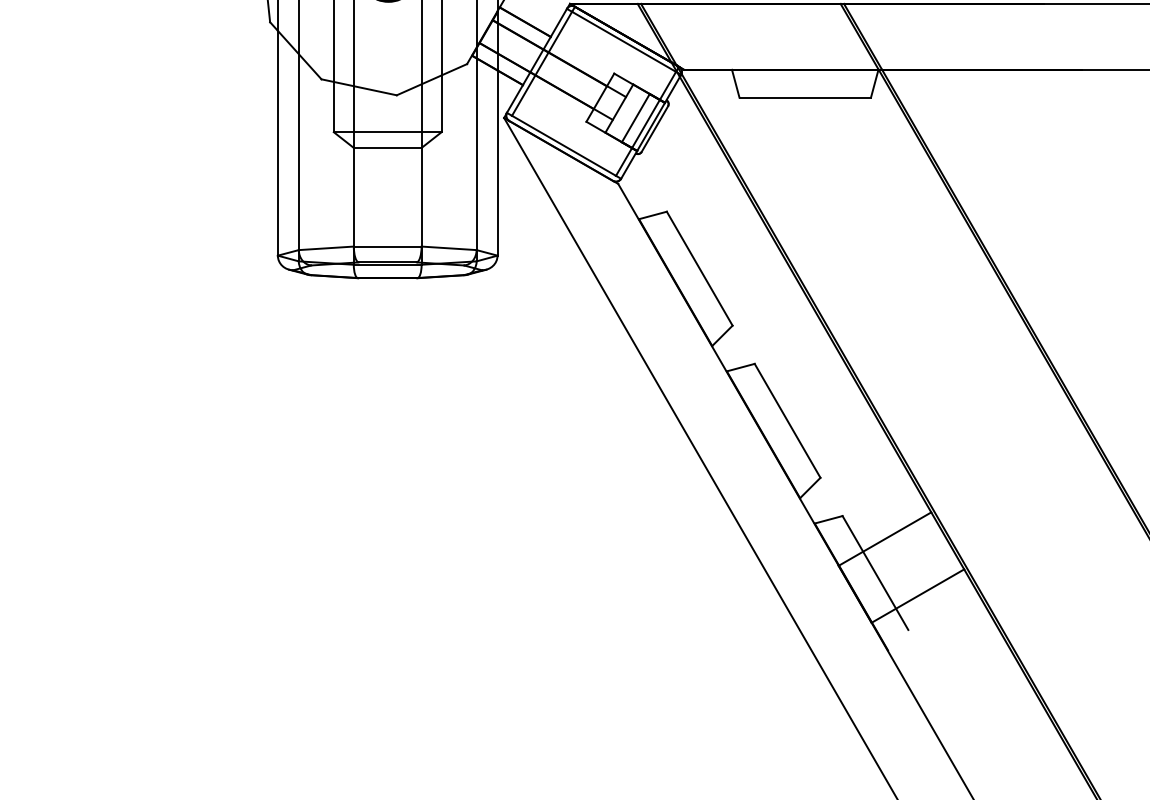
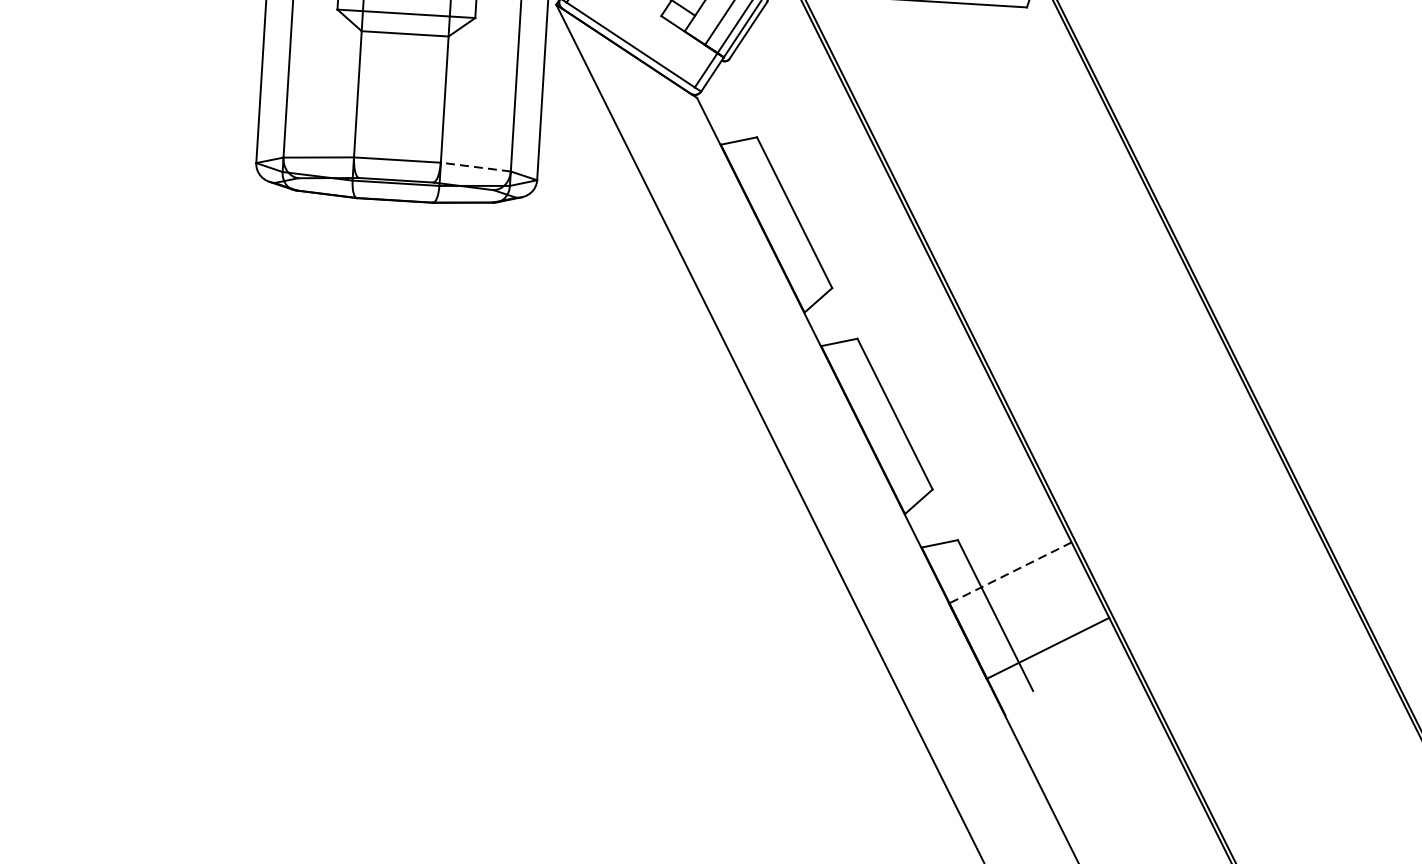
line: (449, 248) -> (476, 167), solid -> dashed
line: (884, 539) -> (1009, 573), solid -> dashed

